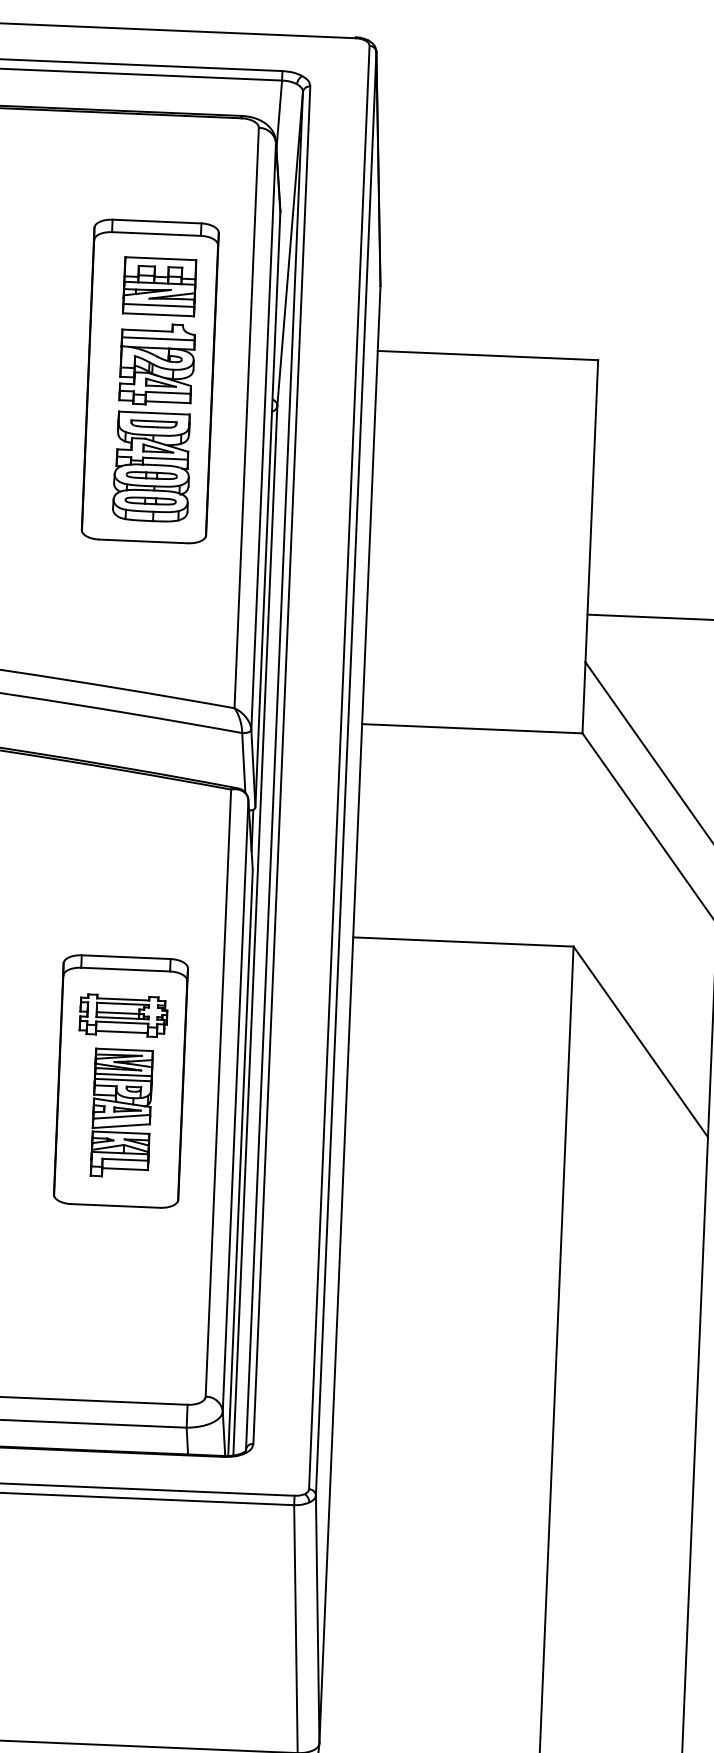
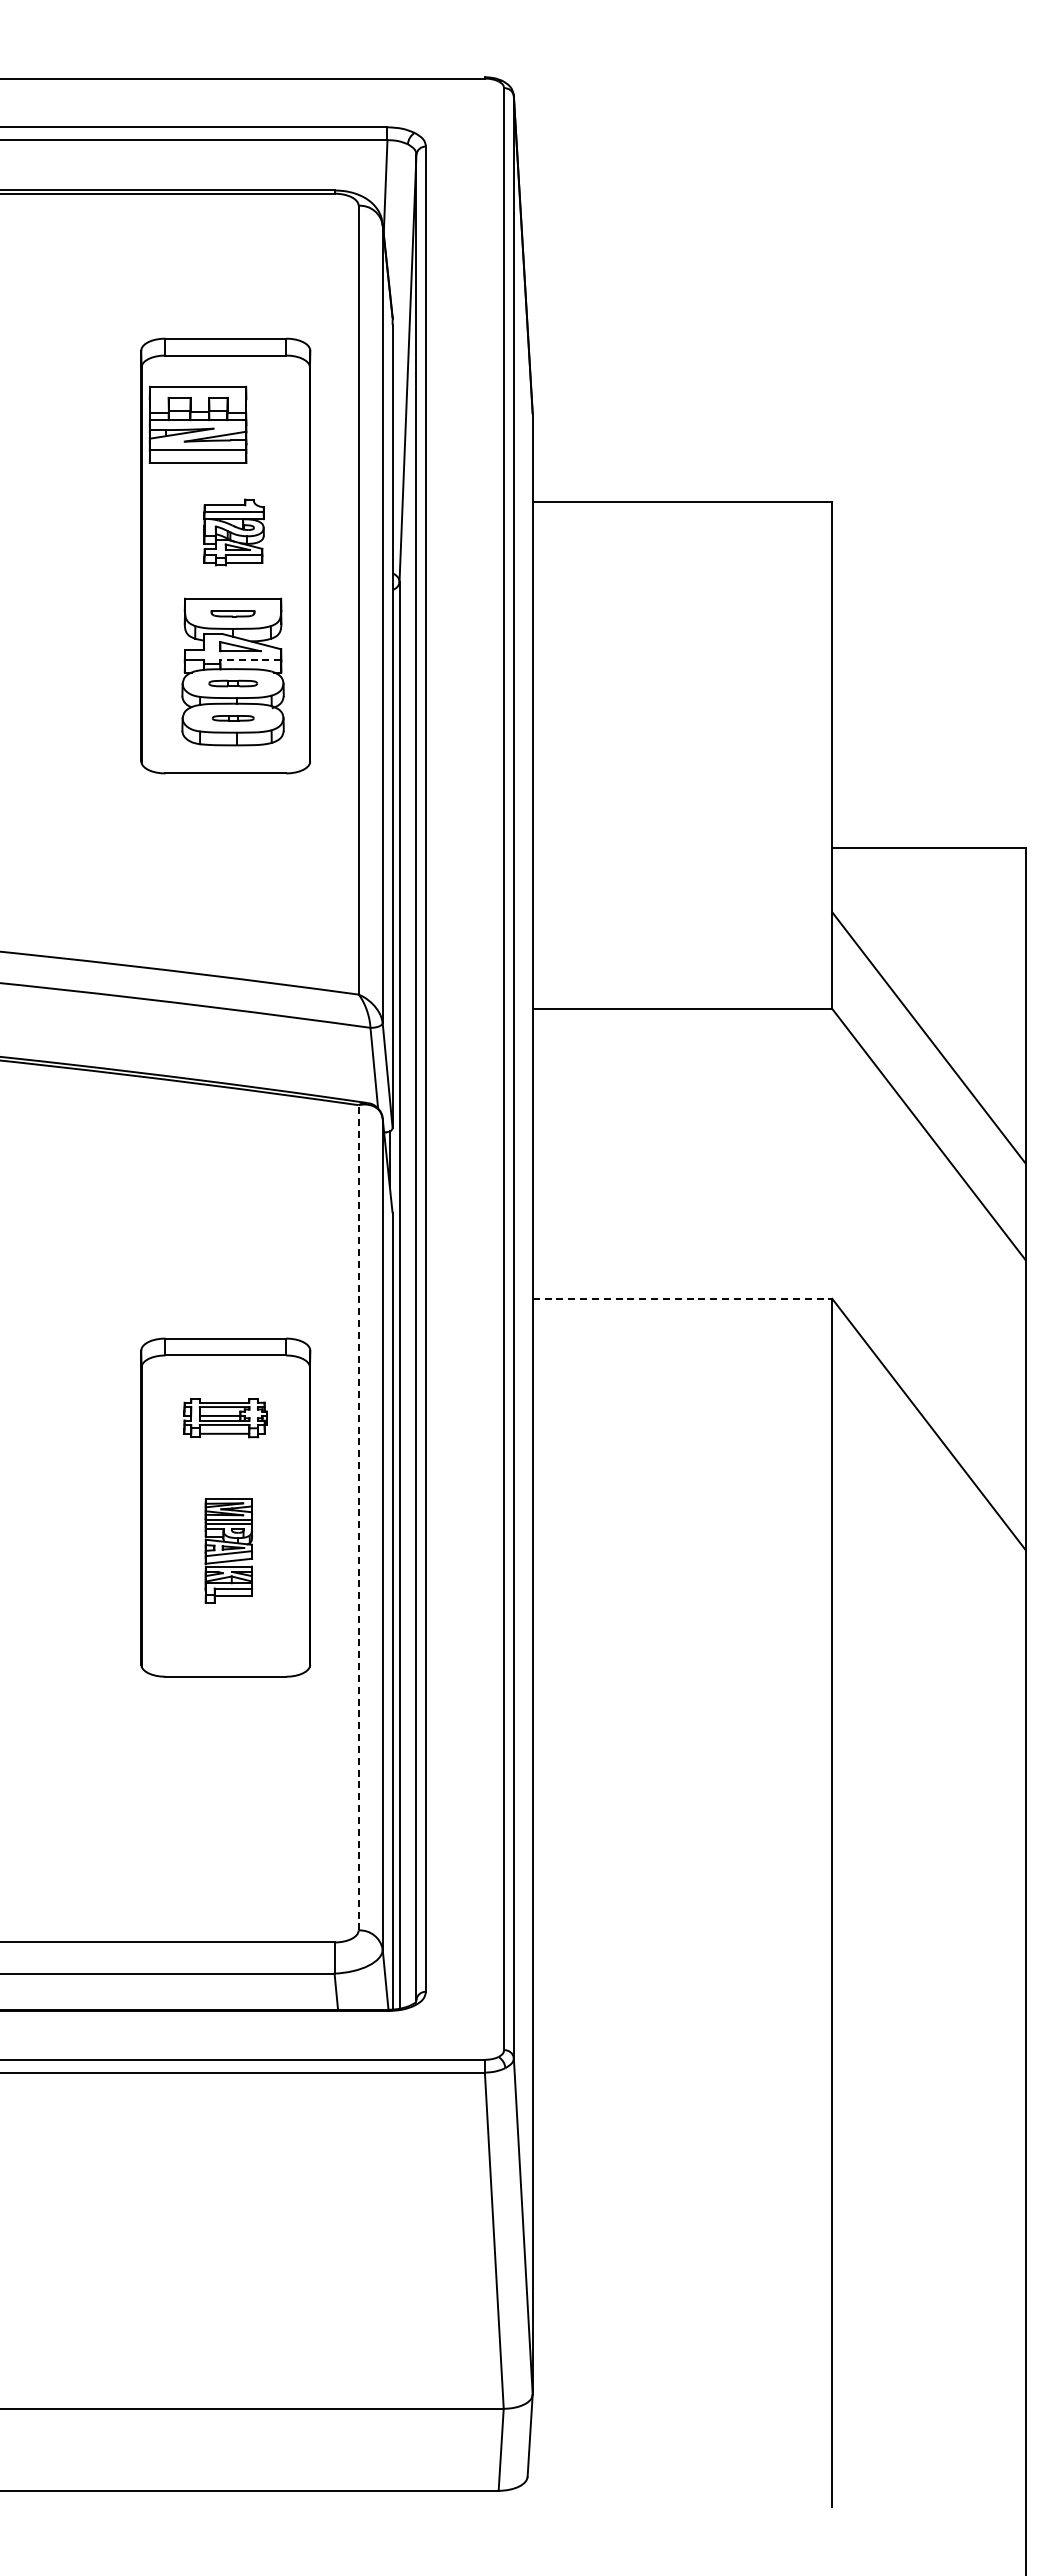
part: (159, 286) -> (197, 424), moved
part: (156, 364) -> (233, 532), size x0.6
part: (153, 423) -> (232, 613), size x0.7
line: (165, 458) -> (250, 659), solid -> dashed
part: (152, 475) -> (233, 683), size x0.7
part: (150, 501) -> (233, 718), size x0.6
line: (463, 941) -> (682, 1298), solid -> dashed
part: (123, 1015) -> (225, 1418), size x0.7
line: (218, 1092) -> (358, 1517), solid -> dashed
part: (121, 1113) -> (228, 1550), size x0.6

